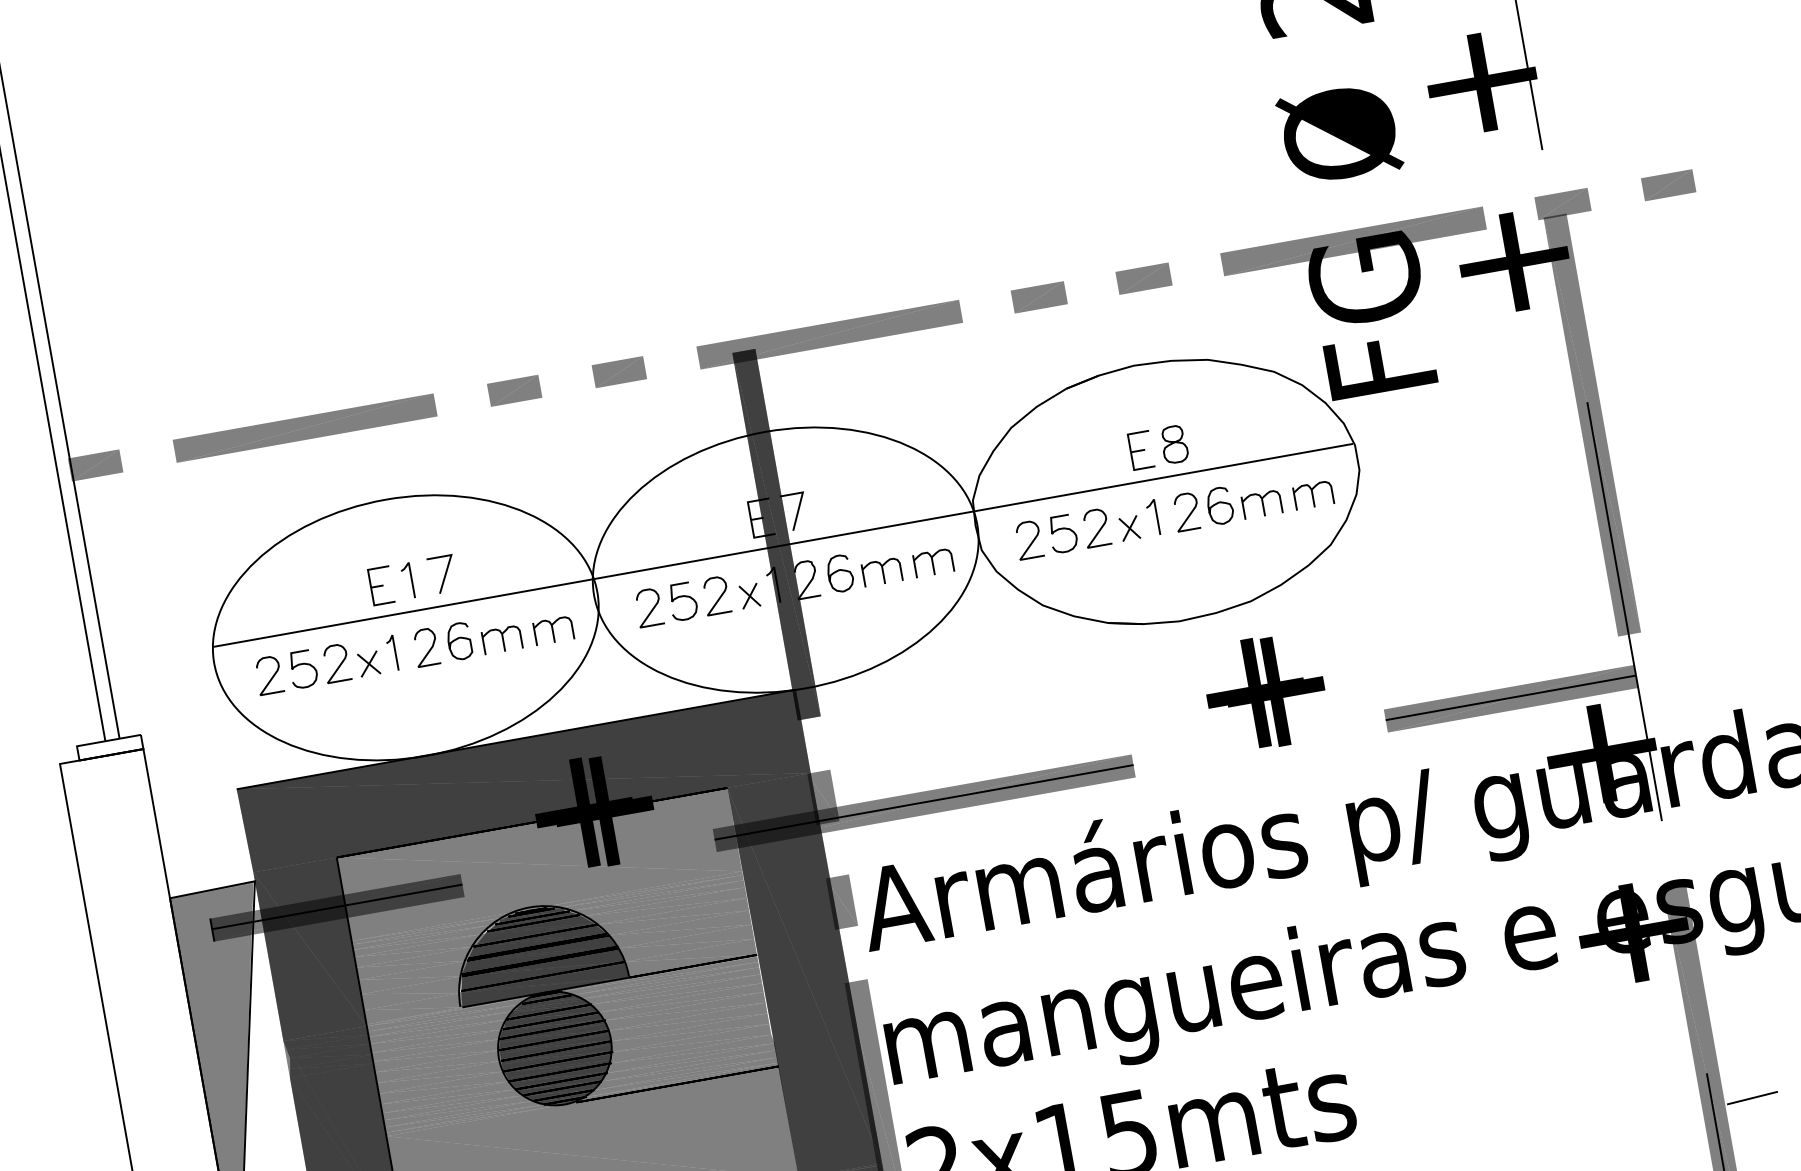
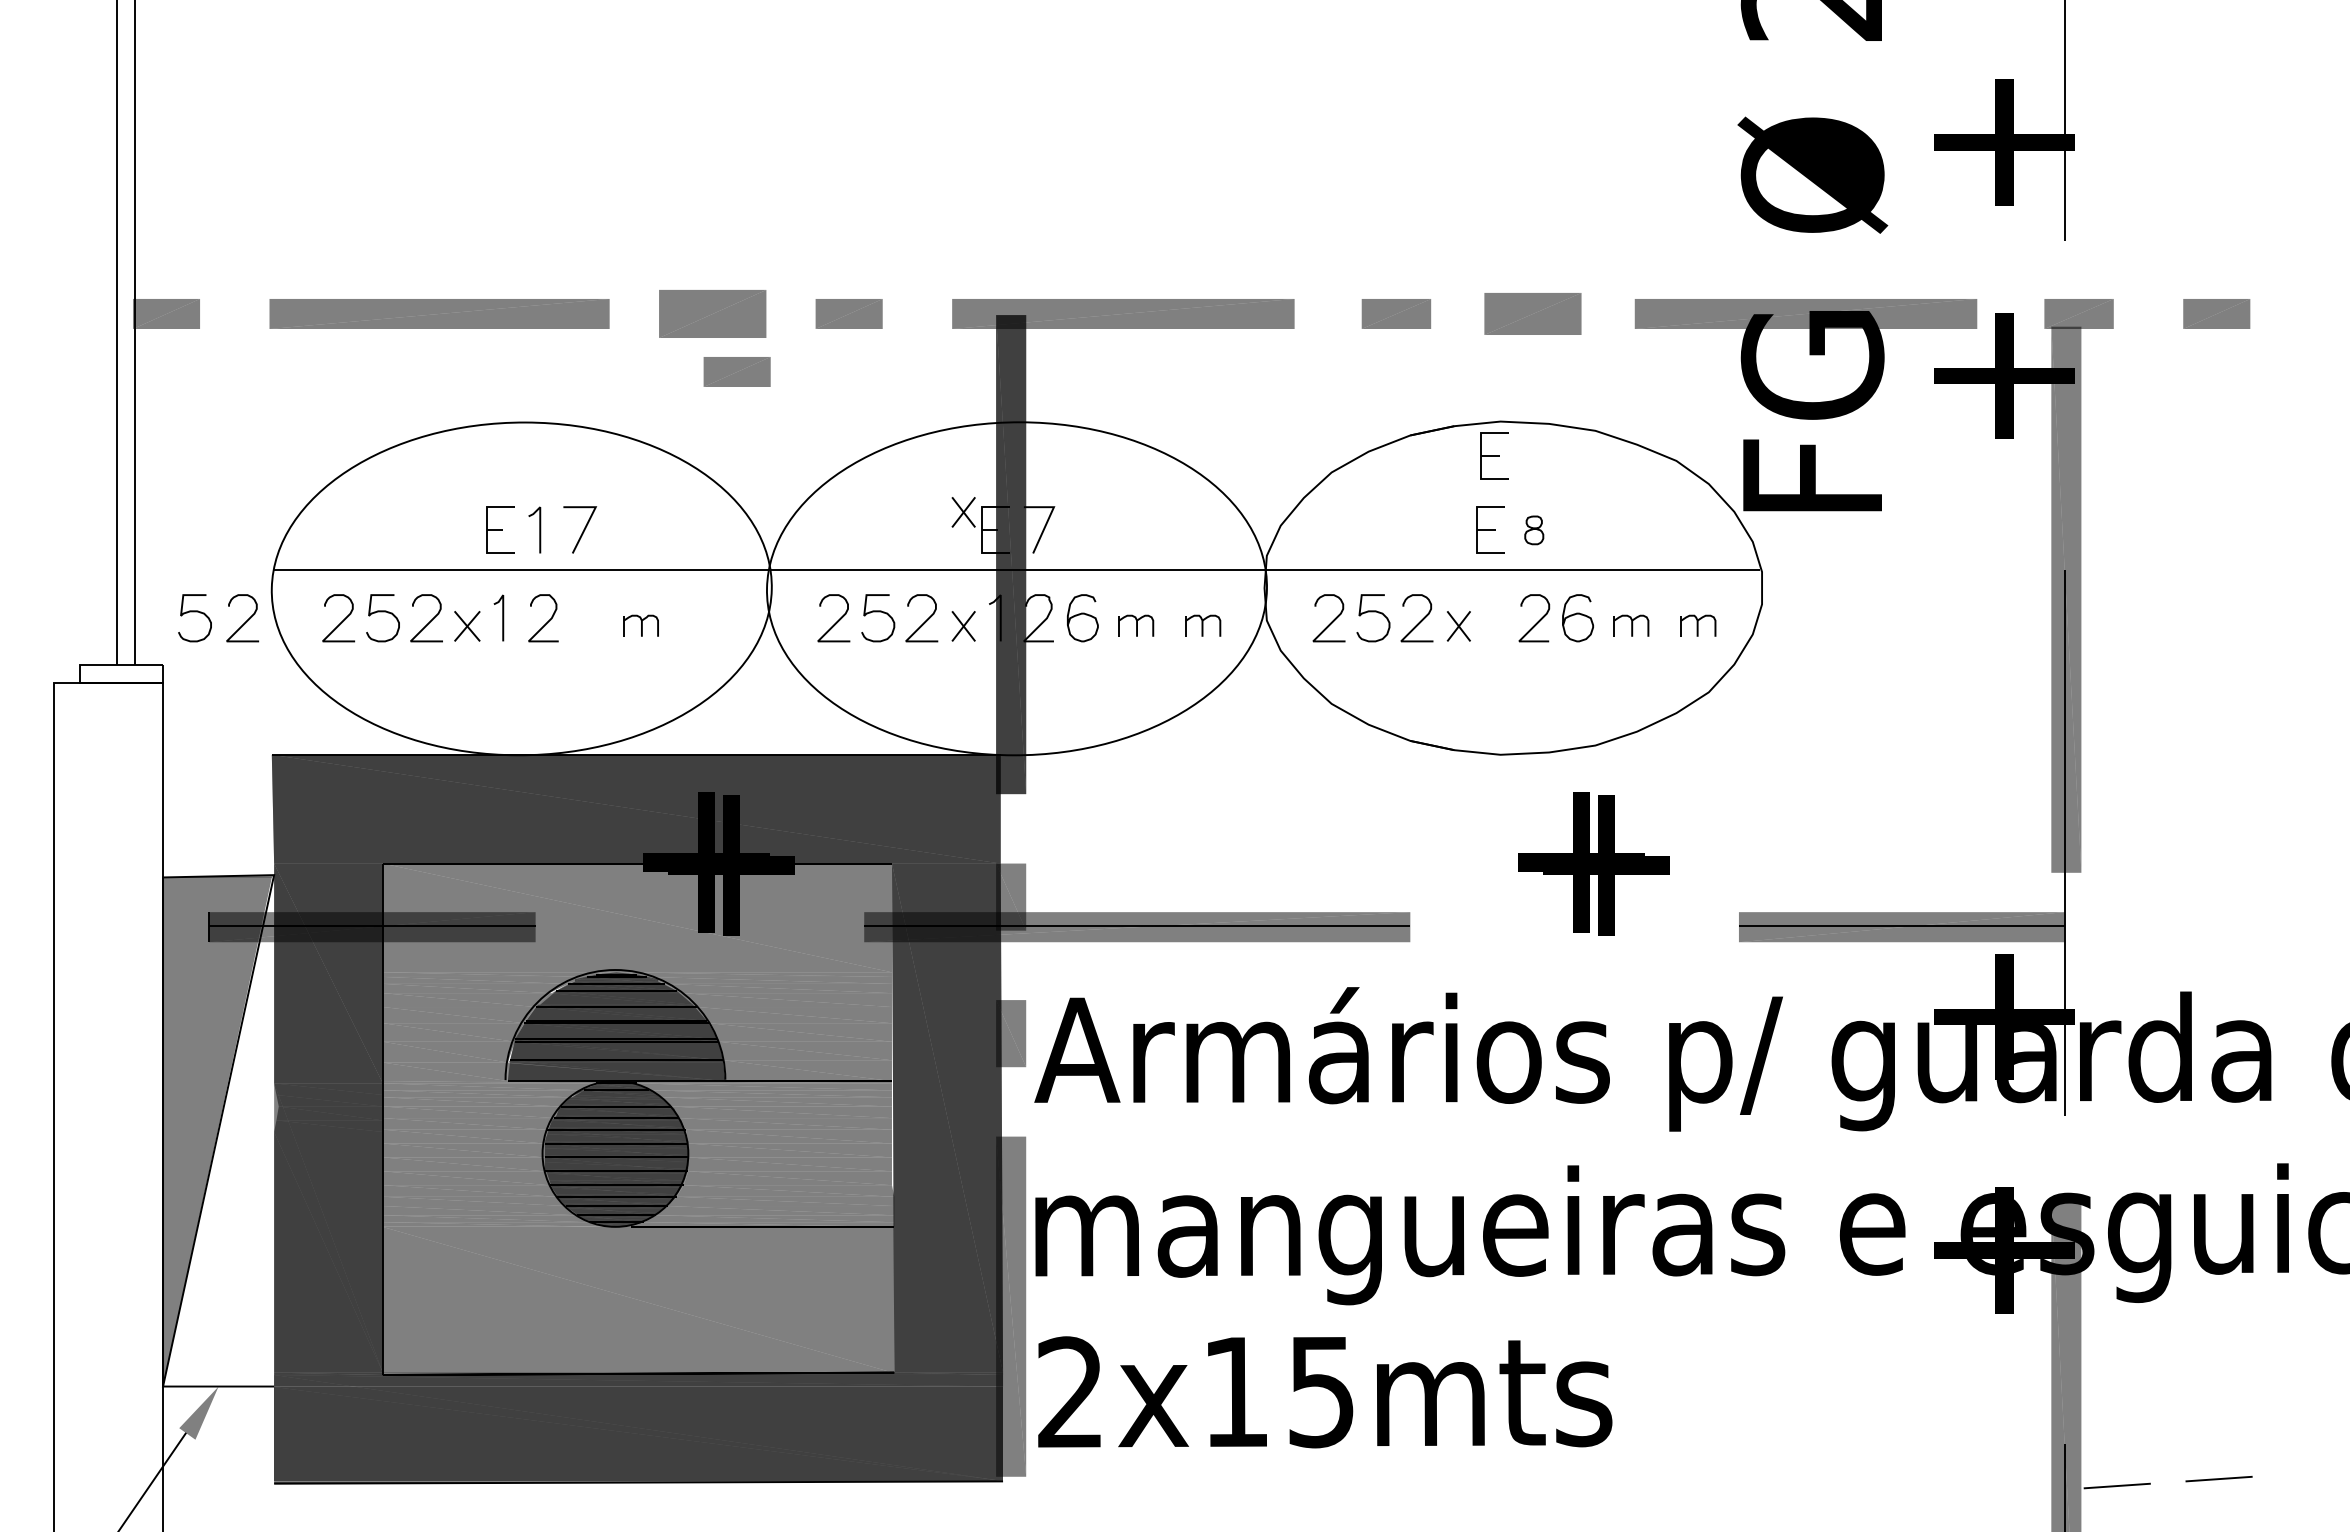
part: (1143, 278) -> (1532, 313), size x1.4
part: (514, 390) -> (712, 313), size x1.6
part: (1133, 392) -> (1494, 455), added
part: (540, 431) -> (736, 371), added
part: (1174, 444) -> (1534, 530), size x0.6
part: (1313, 495) -> (1698, 625), size x0.7
part: (1262, 504) -> (1631, 625), size x0.7
part: (734, 508) -> (963, 512), added
line: (1156, 516) -> (1495, 617), removed
part: (933, 562) -> (1203, 625), size x0.7
part: (882, 571) -> (1136, 625), size x0.7
part: (554, 630) -> (708, 625), removed
curve: (457, 639) -> (584, 615), removed
part: (502, 639) -> (641, 625), size x0.7
curve: (157, 690) -> (194, 612), added
curve: (198, 690) -> (245, 621), added

